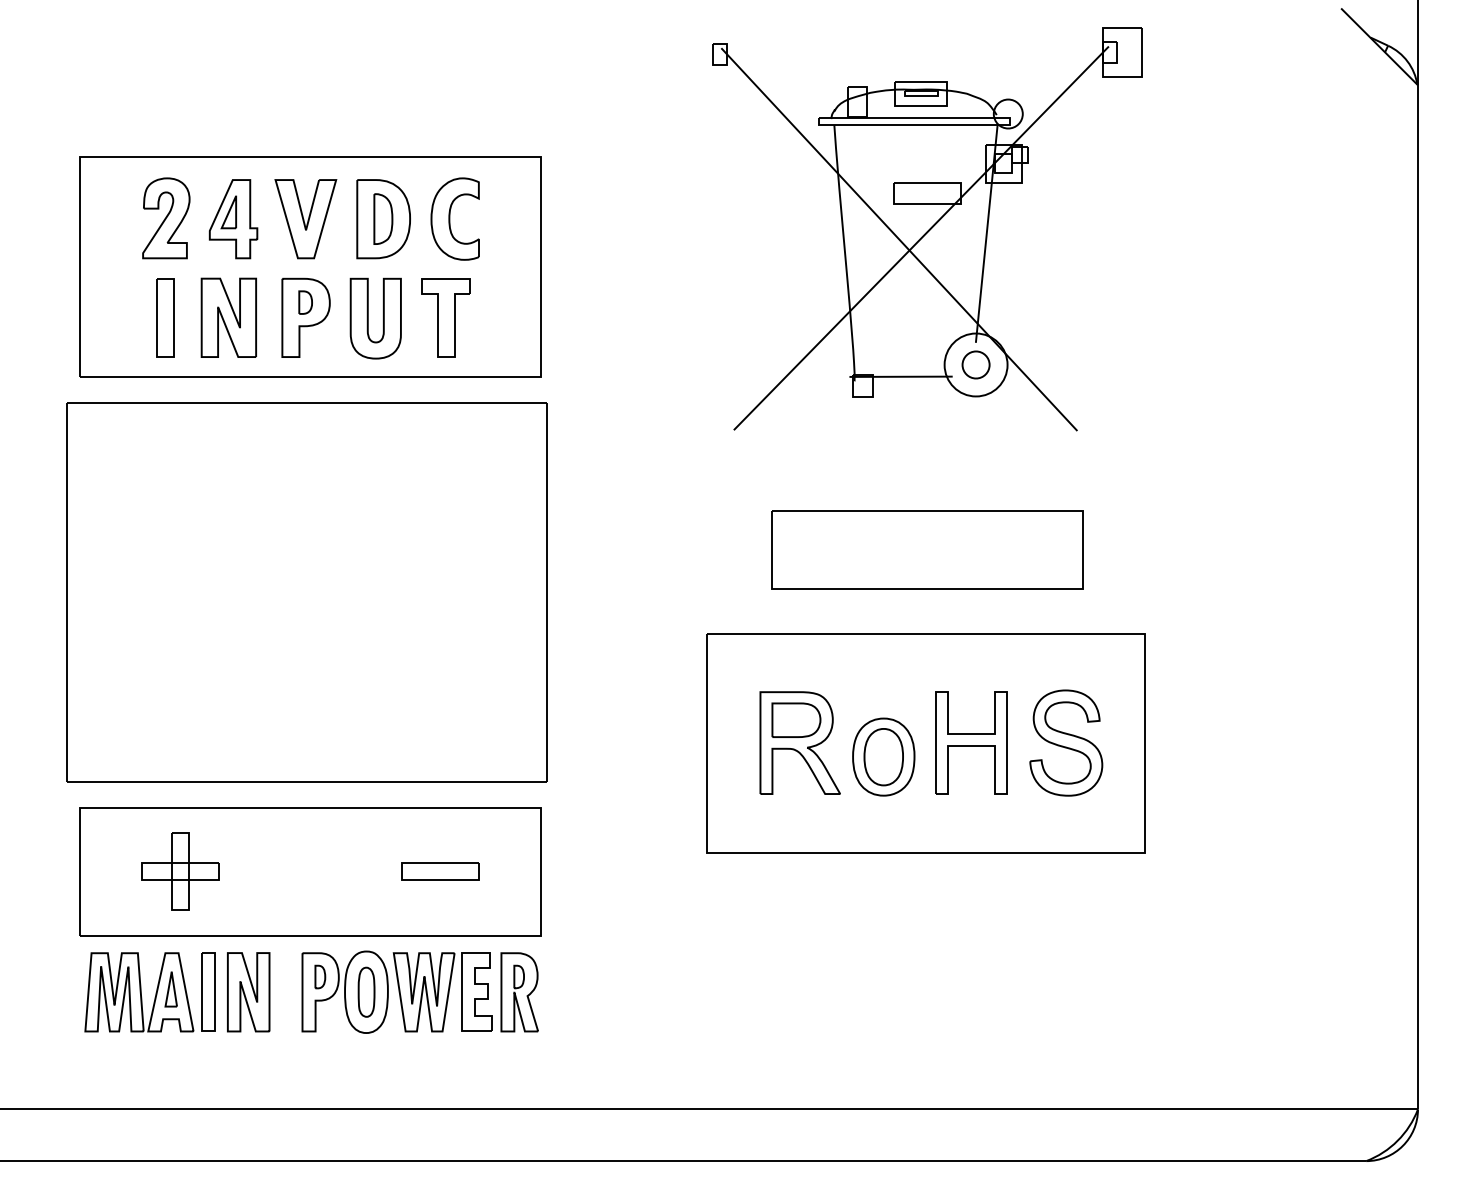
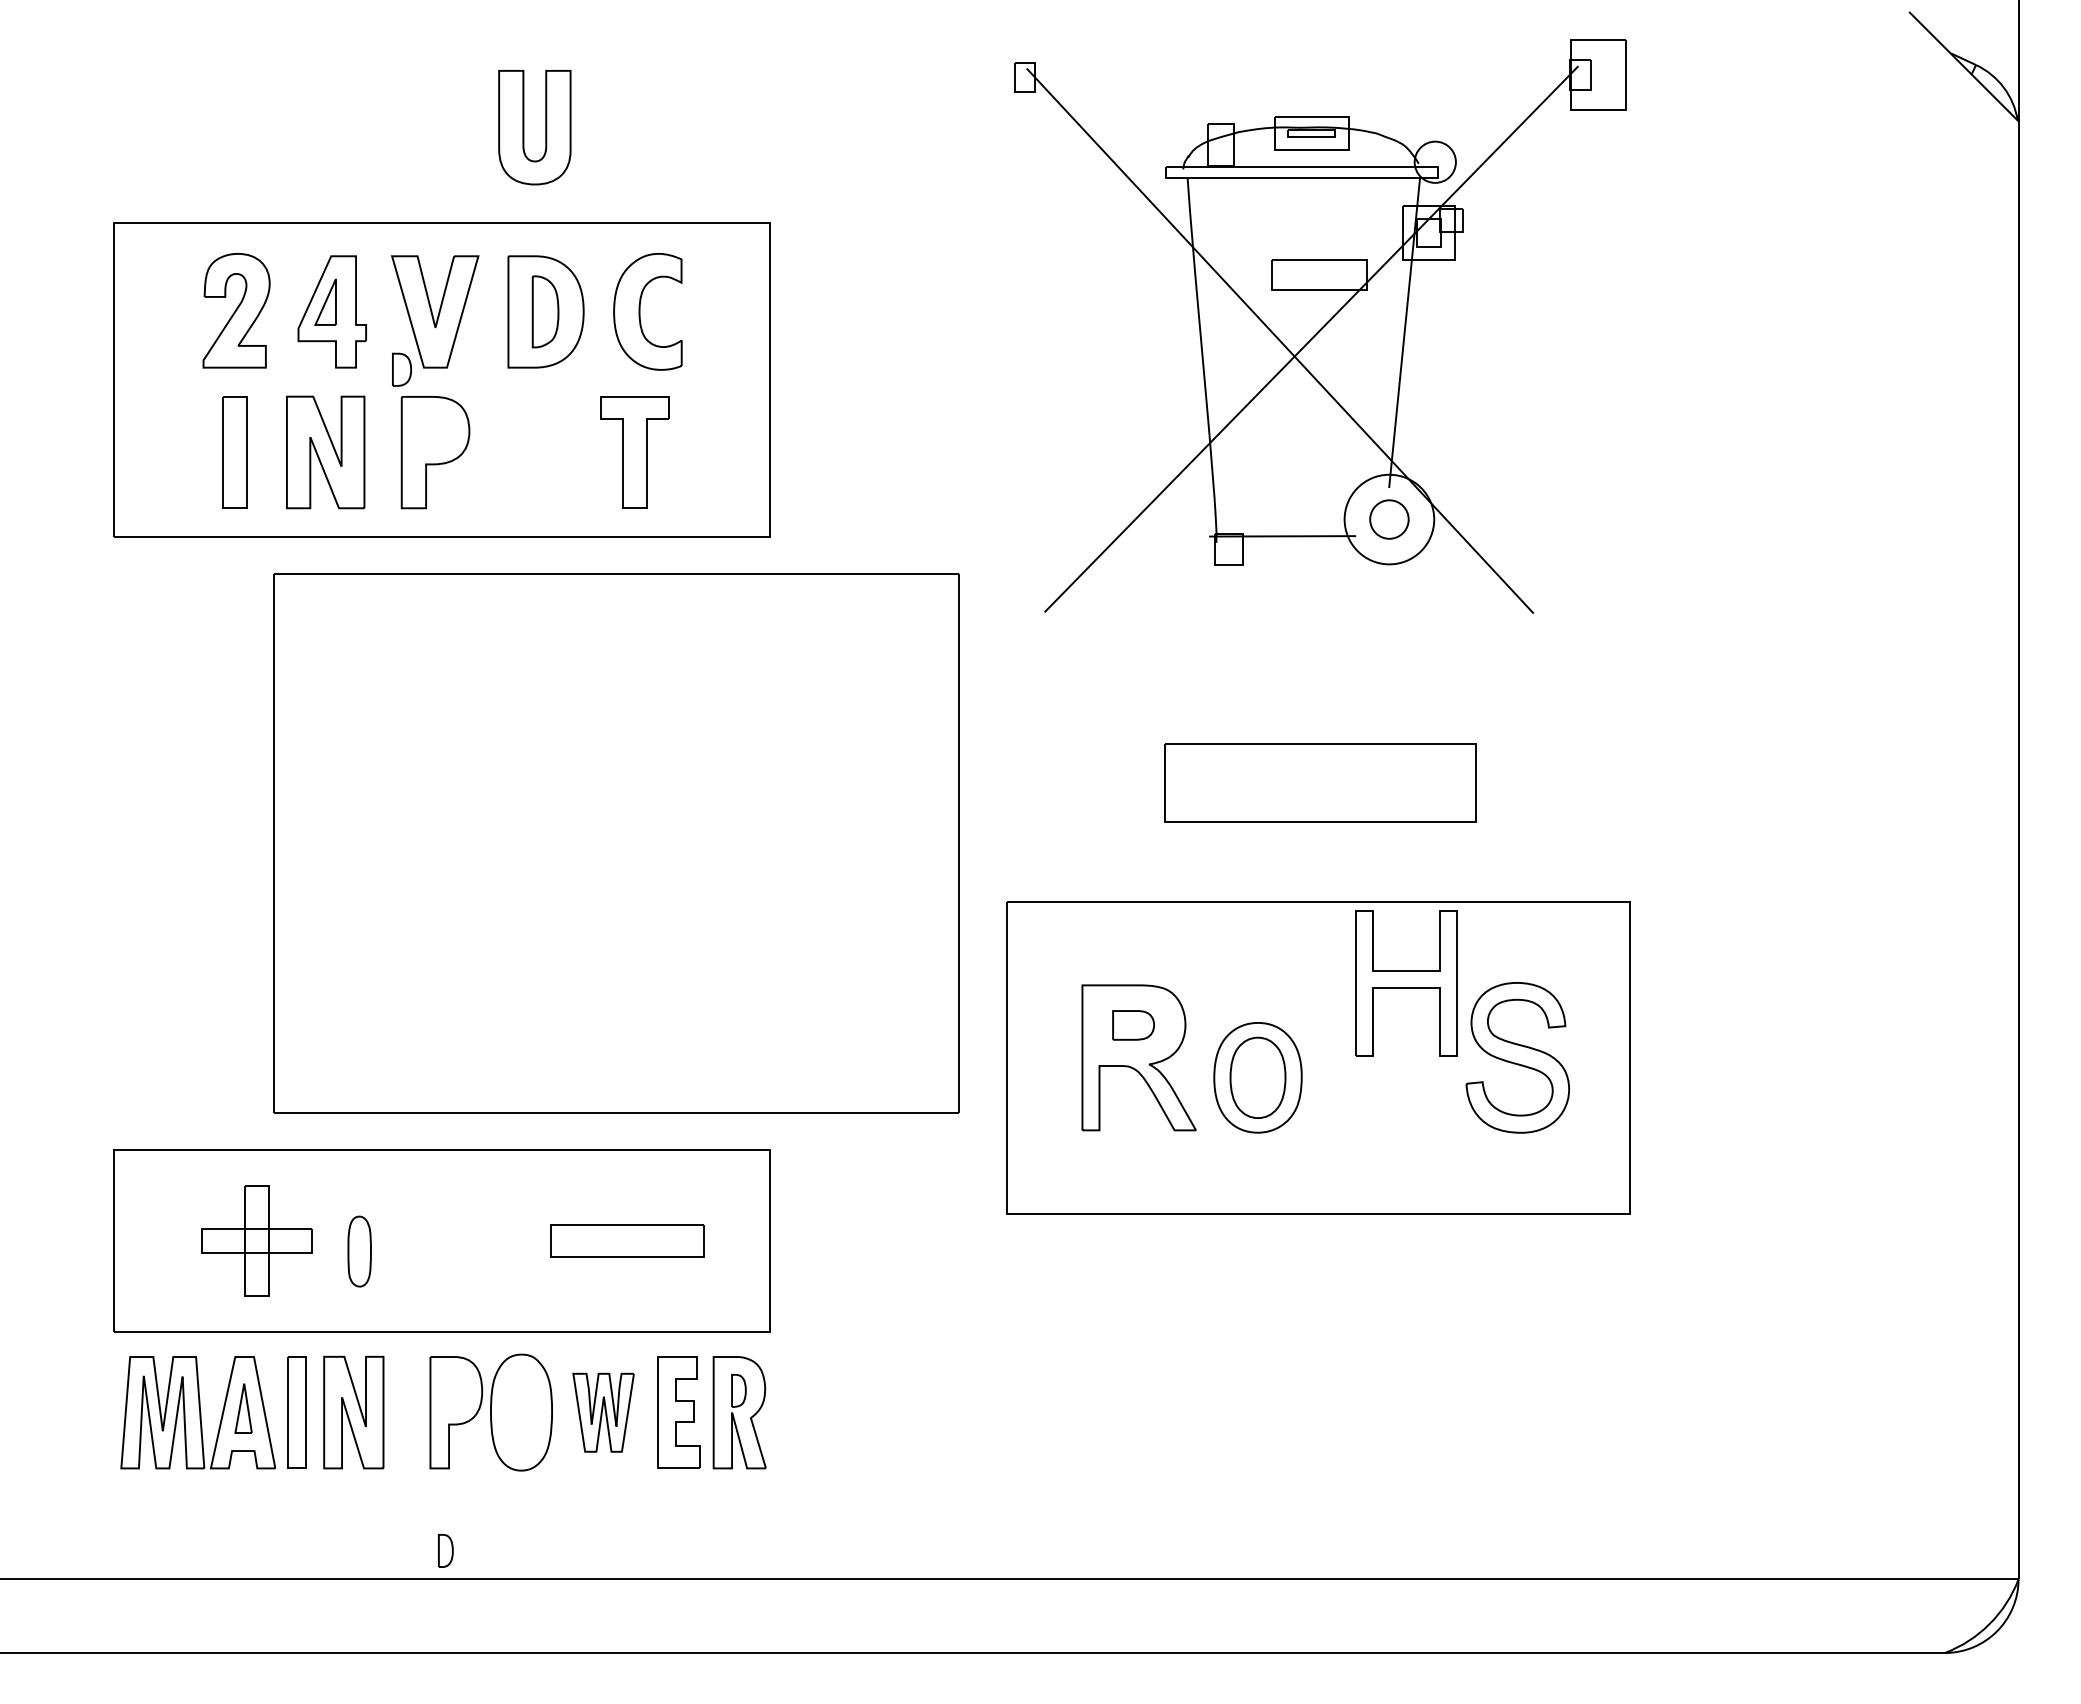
part: (305, 302) -> (401, 369), moved
part: (368, 318) -> (524, 127), moved
part: (927, 550) -> (1320, 783), size x0.7
part: (306, 592) -> (616, 843), moved
part: (796, 720) -> (1133, 1025), size x0.6
part: (971, 742) -> (1406, 983), moved
part: (440, 871) -> (627, 1240), size x1.4
part: (320, 976) -> (445, 1550), moved
part: (366, 992) -> (359, 1251), moved
part: (424, 992) -> (603, 1412), size x0.7

